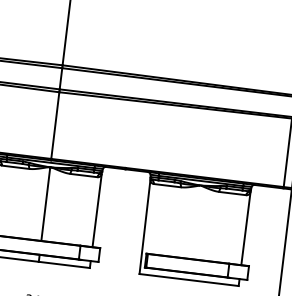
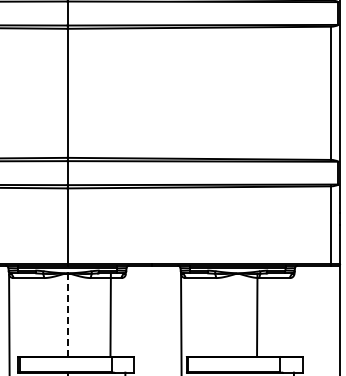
line: (45, 203) -> (67, 314), solid -> dashed
line: (96, 210) -> (110, 315), moved
line: (246, 227) -> (257, 314), moved

